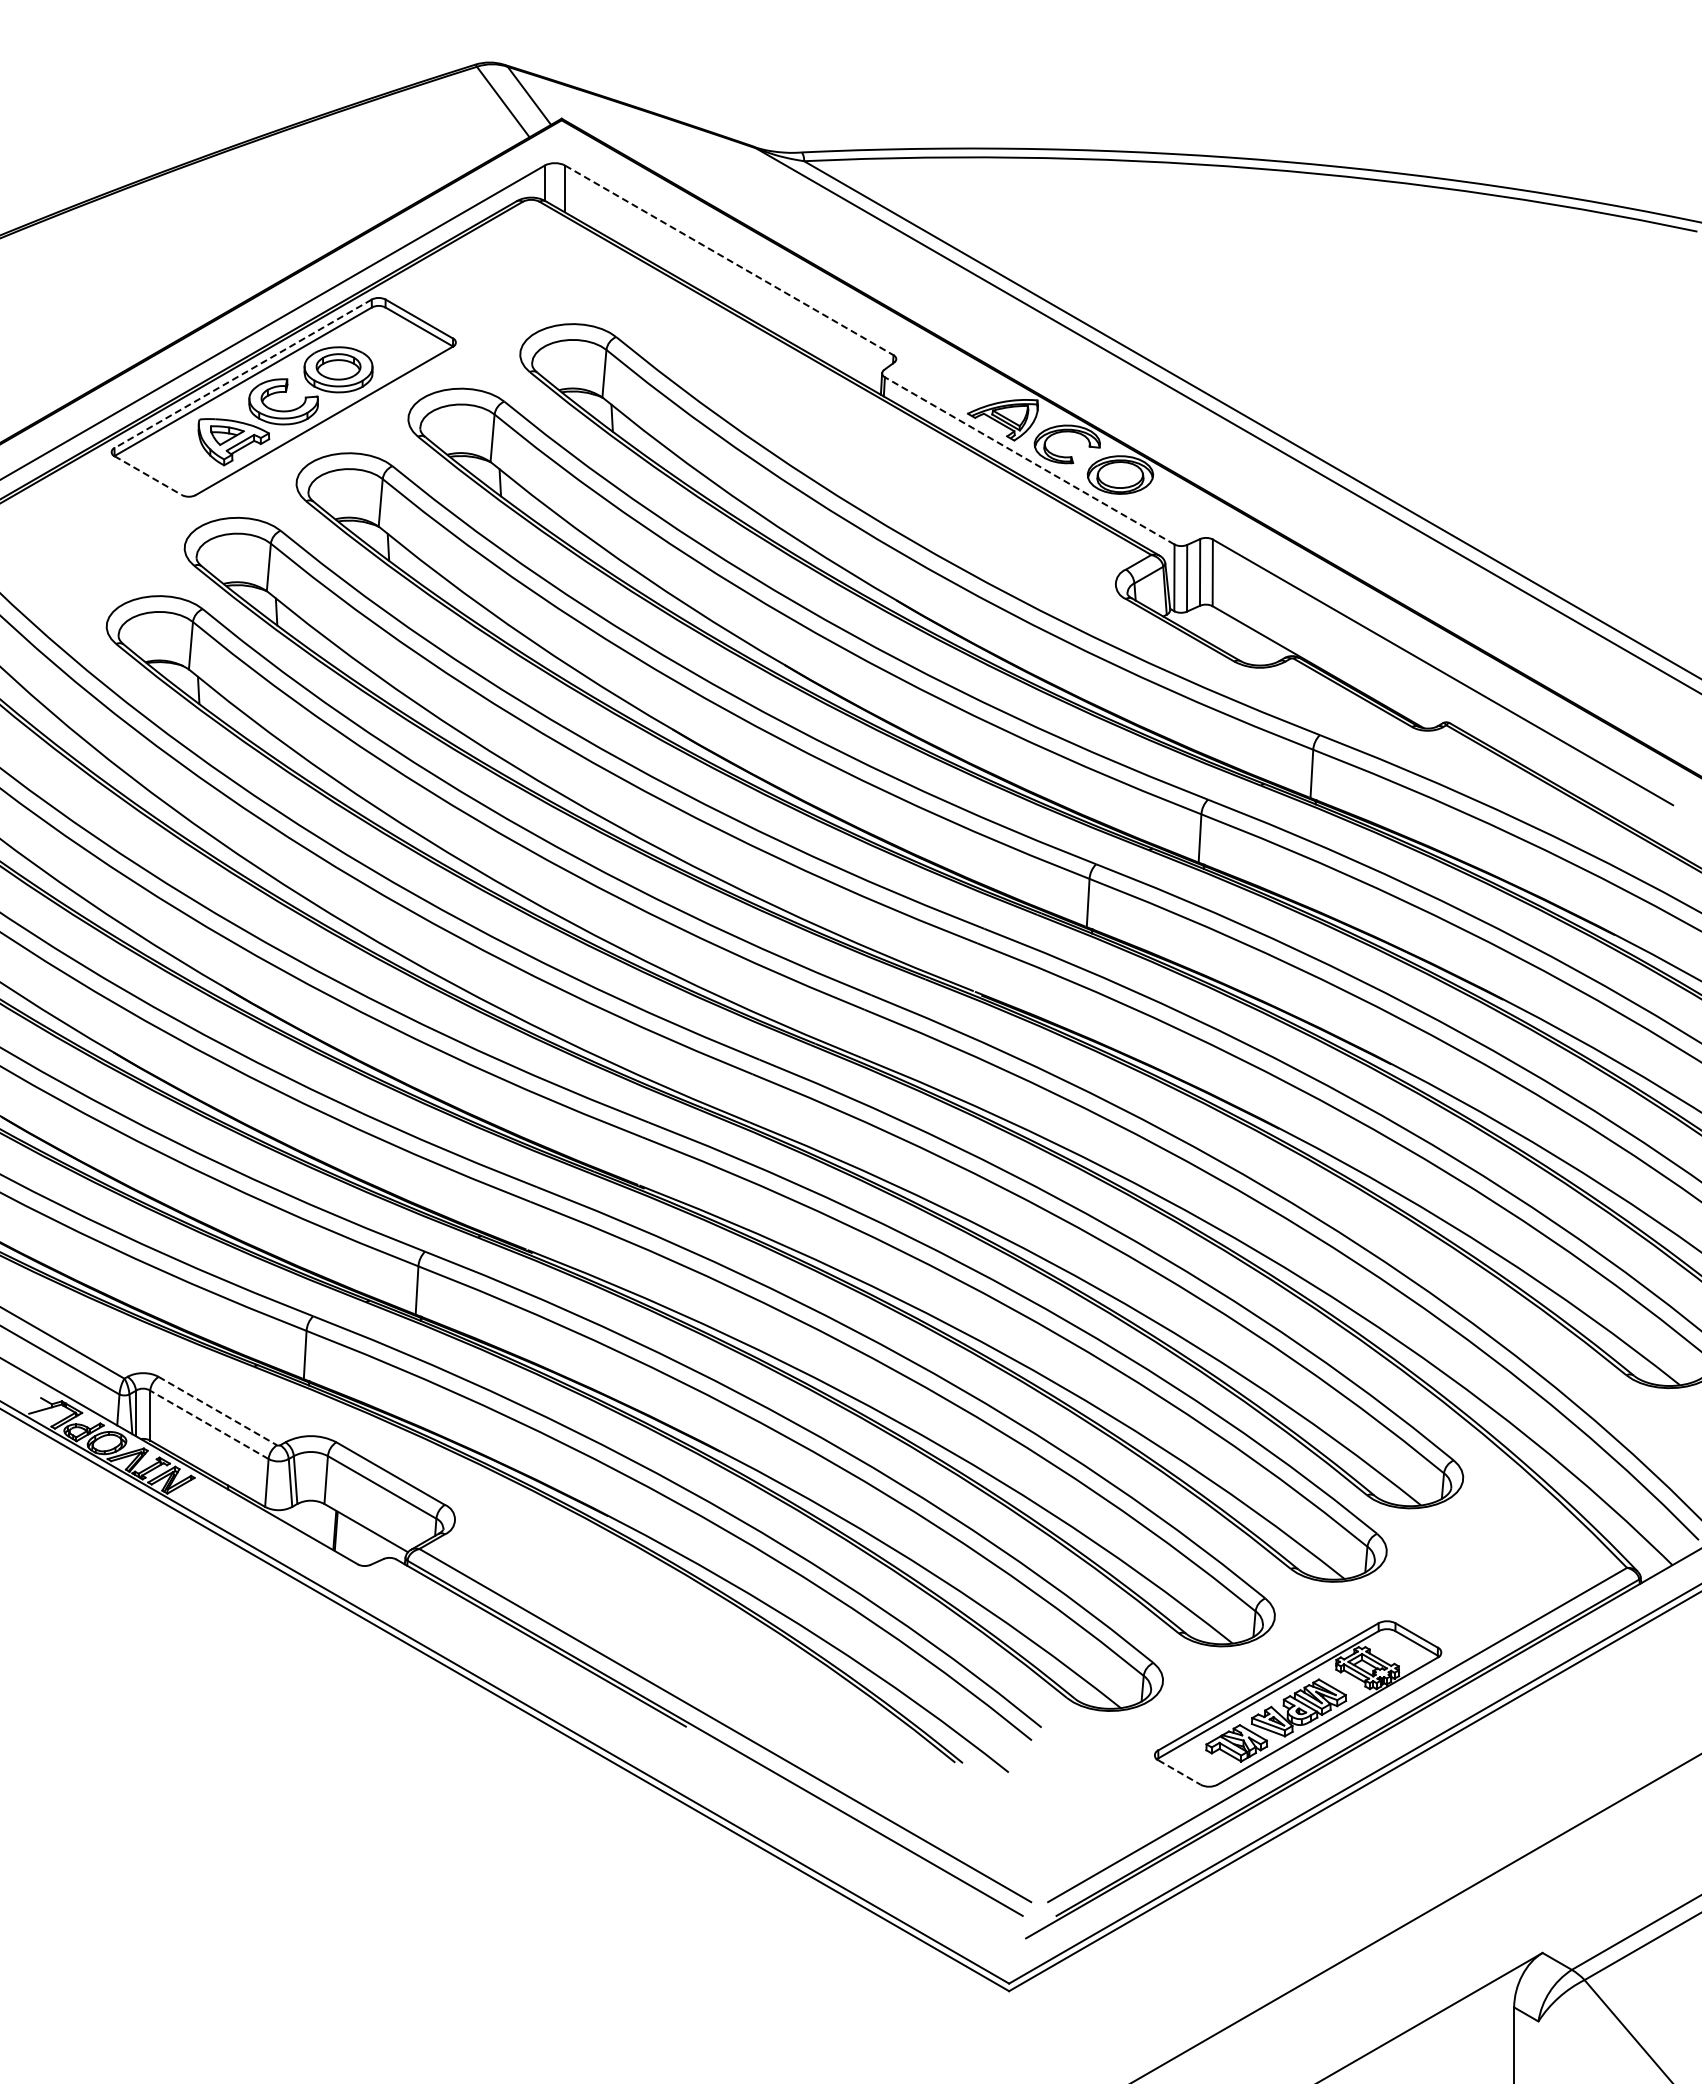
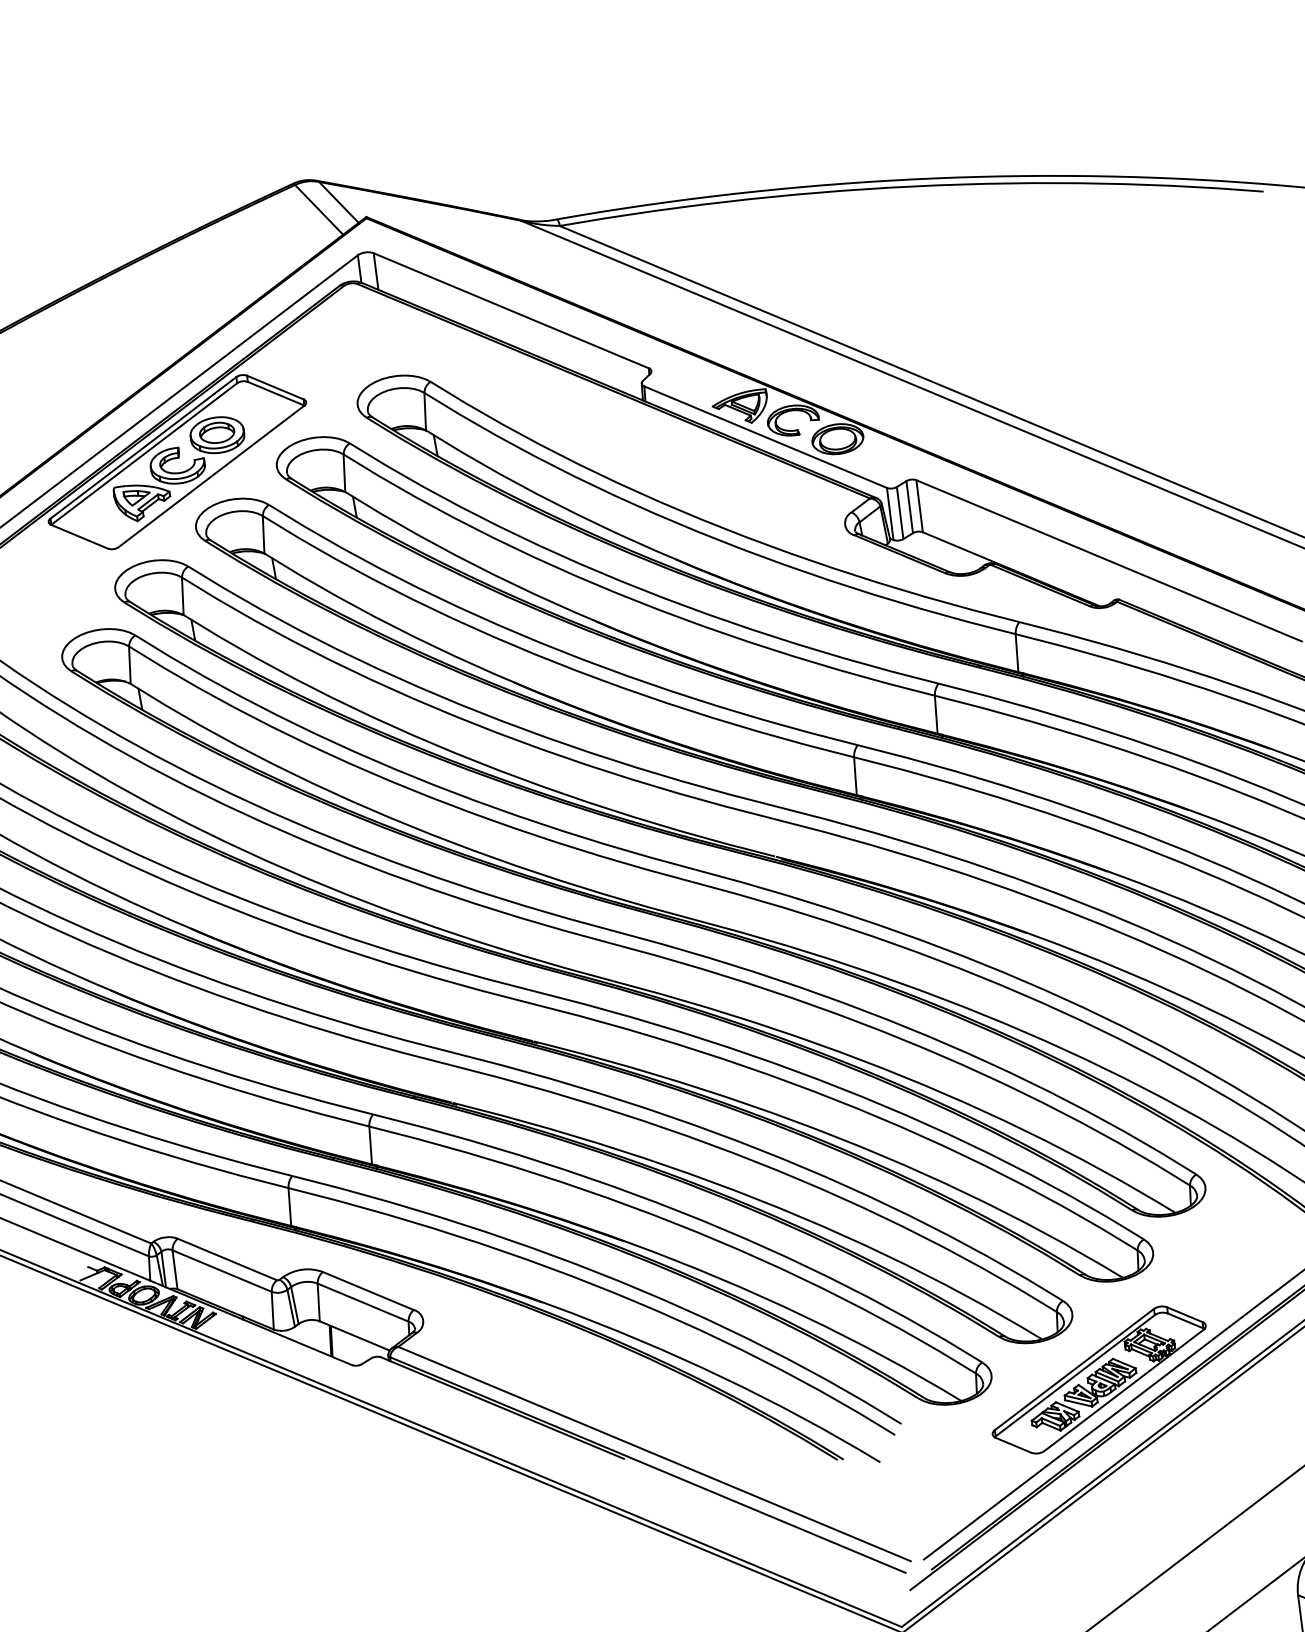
line: (729, 260) -> (511, 310), dashed -> solid
line: (243, 373) -> (143, 447), dashed -> solid
line: (1029, 460) -> (765, 436), dashed -> solid
line: (148, 475) -> (79, 536), dashed -> solid
line: (218, 1411) -> (227, 1259), dashed -> solid
line: (208, 1424) -> (221, 1270), dashed -> solid
line: (1179, 1772) -> (1013, 1445), dashed -> solid

